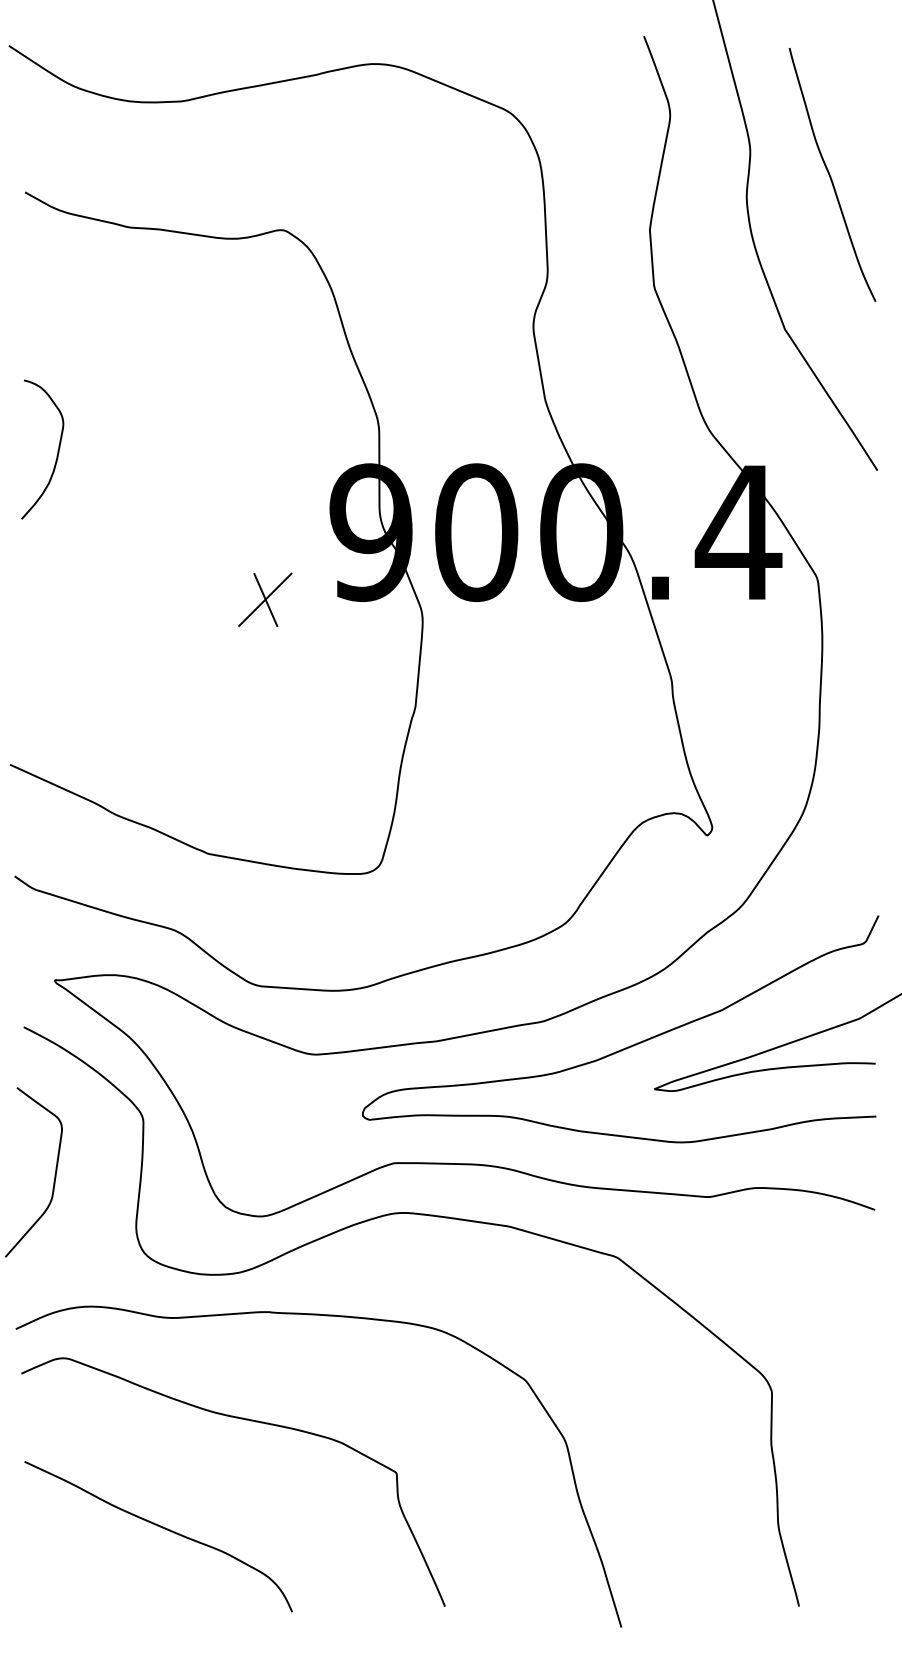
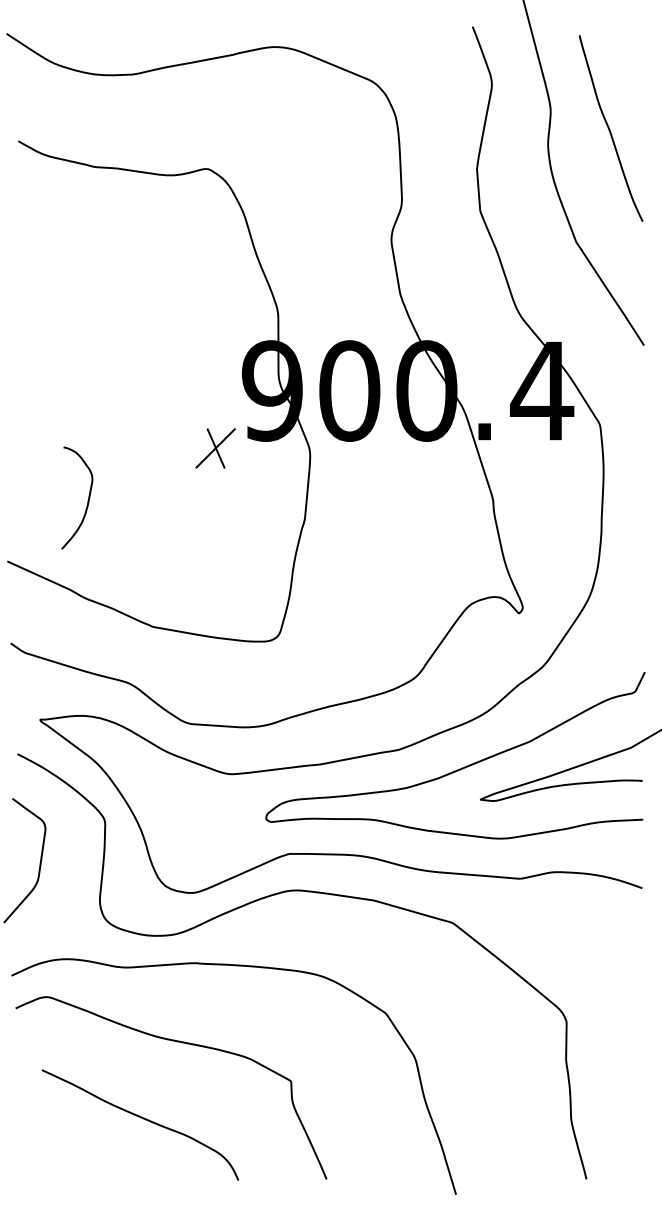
curve: (56, 452) -> (87, 500), moved
part: (265, 599) -> (215, 448), moved
curve: (158, 1527) -> (140, 1118), moved

